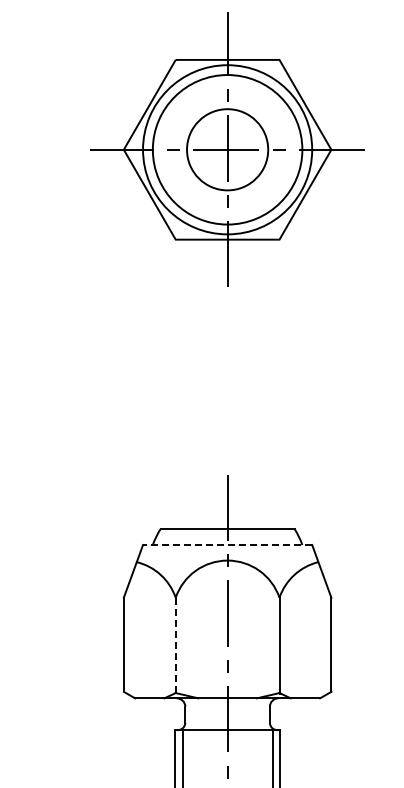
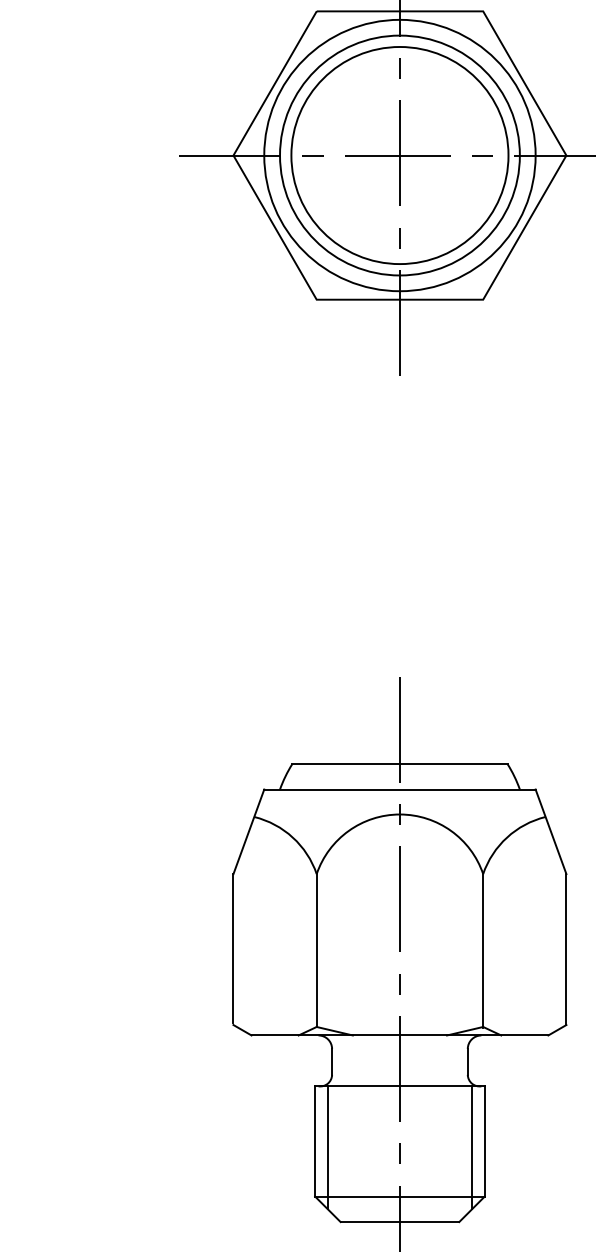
circle: (227, 149) -> (399, 155), size x1.67
line: (227, 545) -> (399, 790), dashed -> solid
line: (175, 645) -> (316, 950), dashed -> solid

